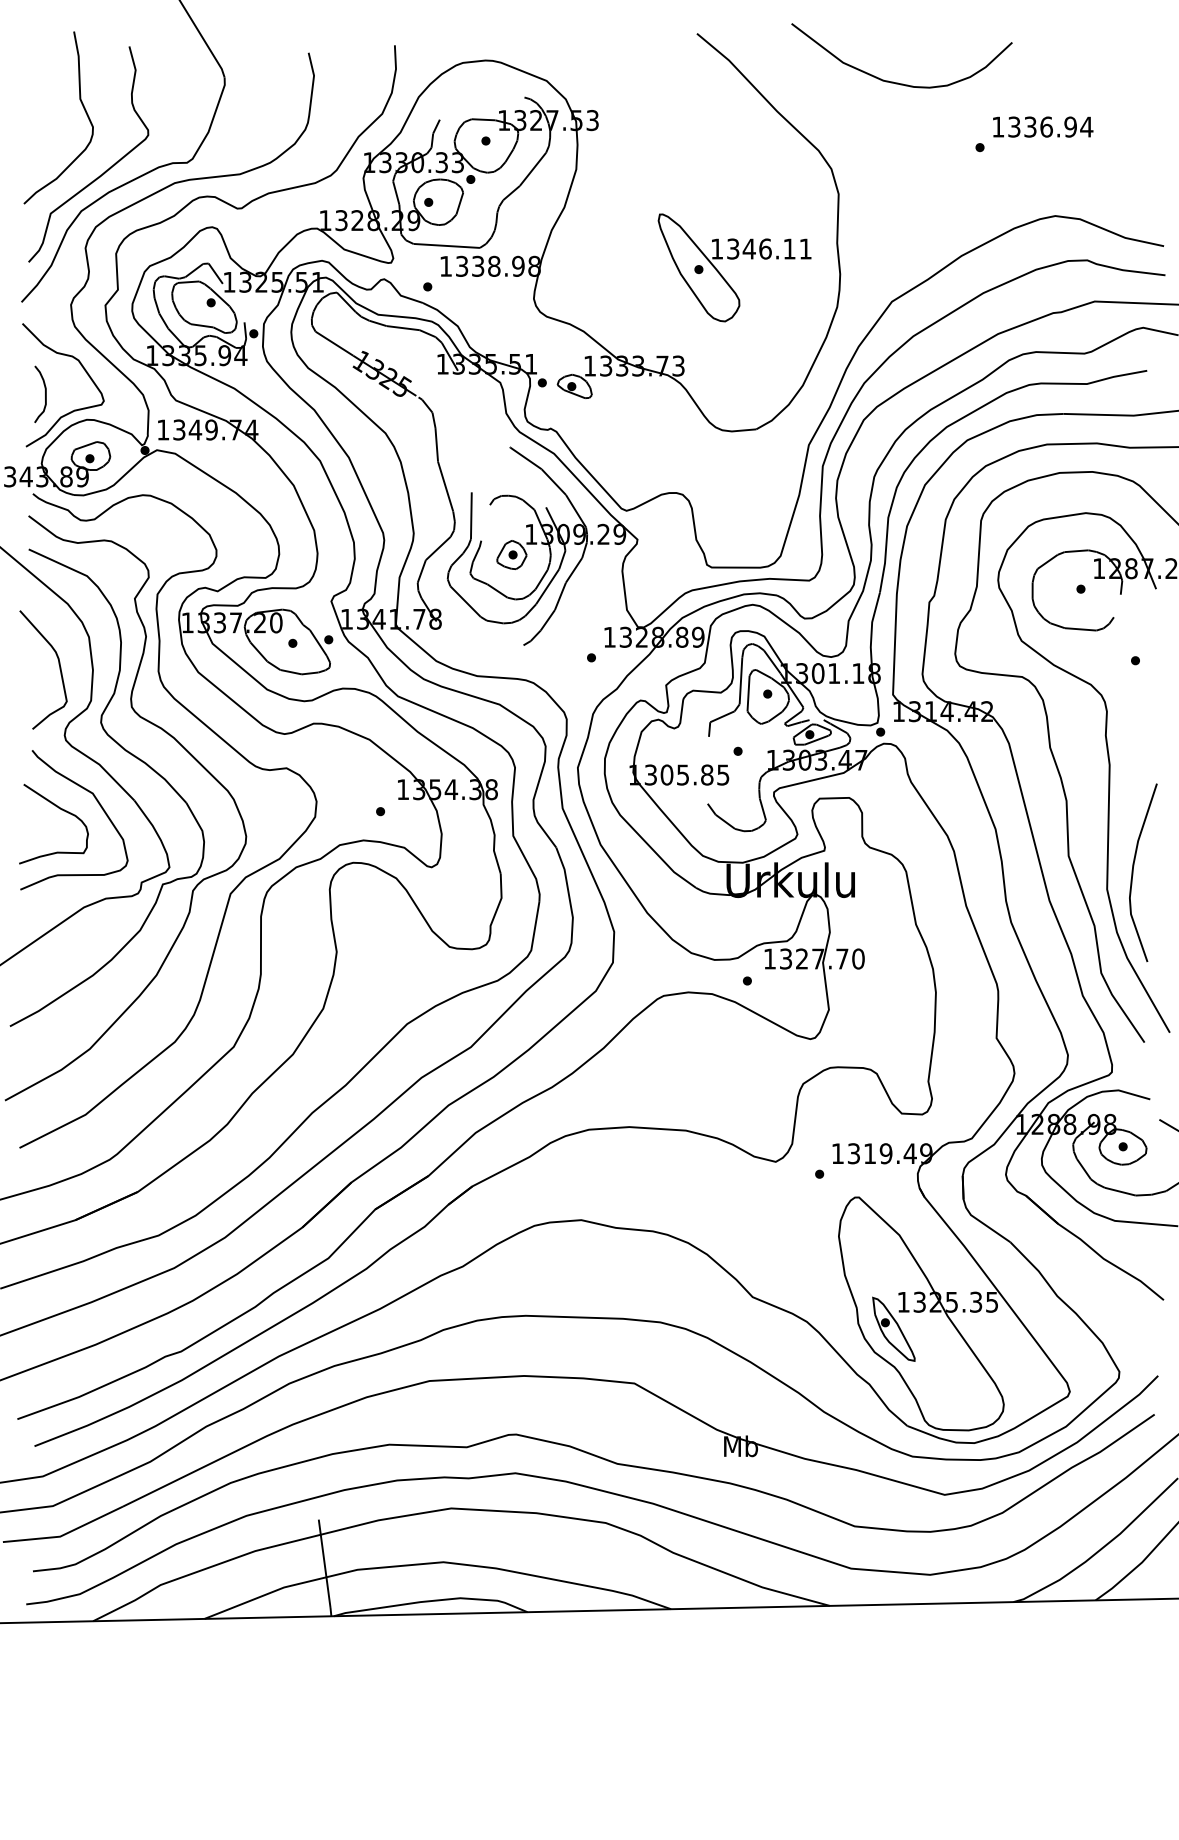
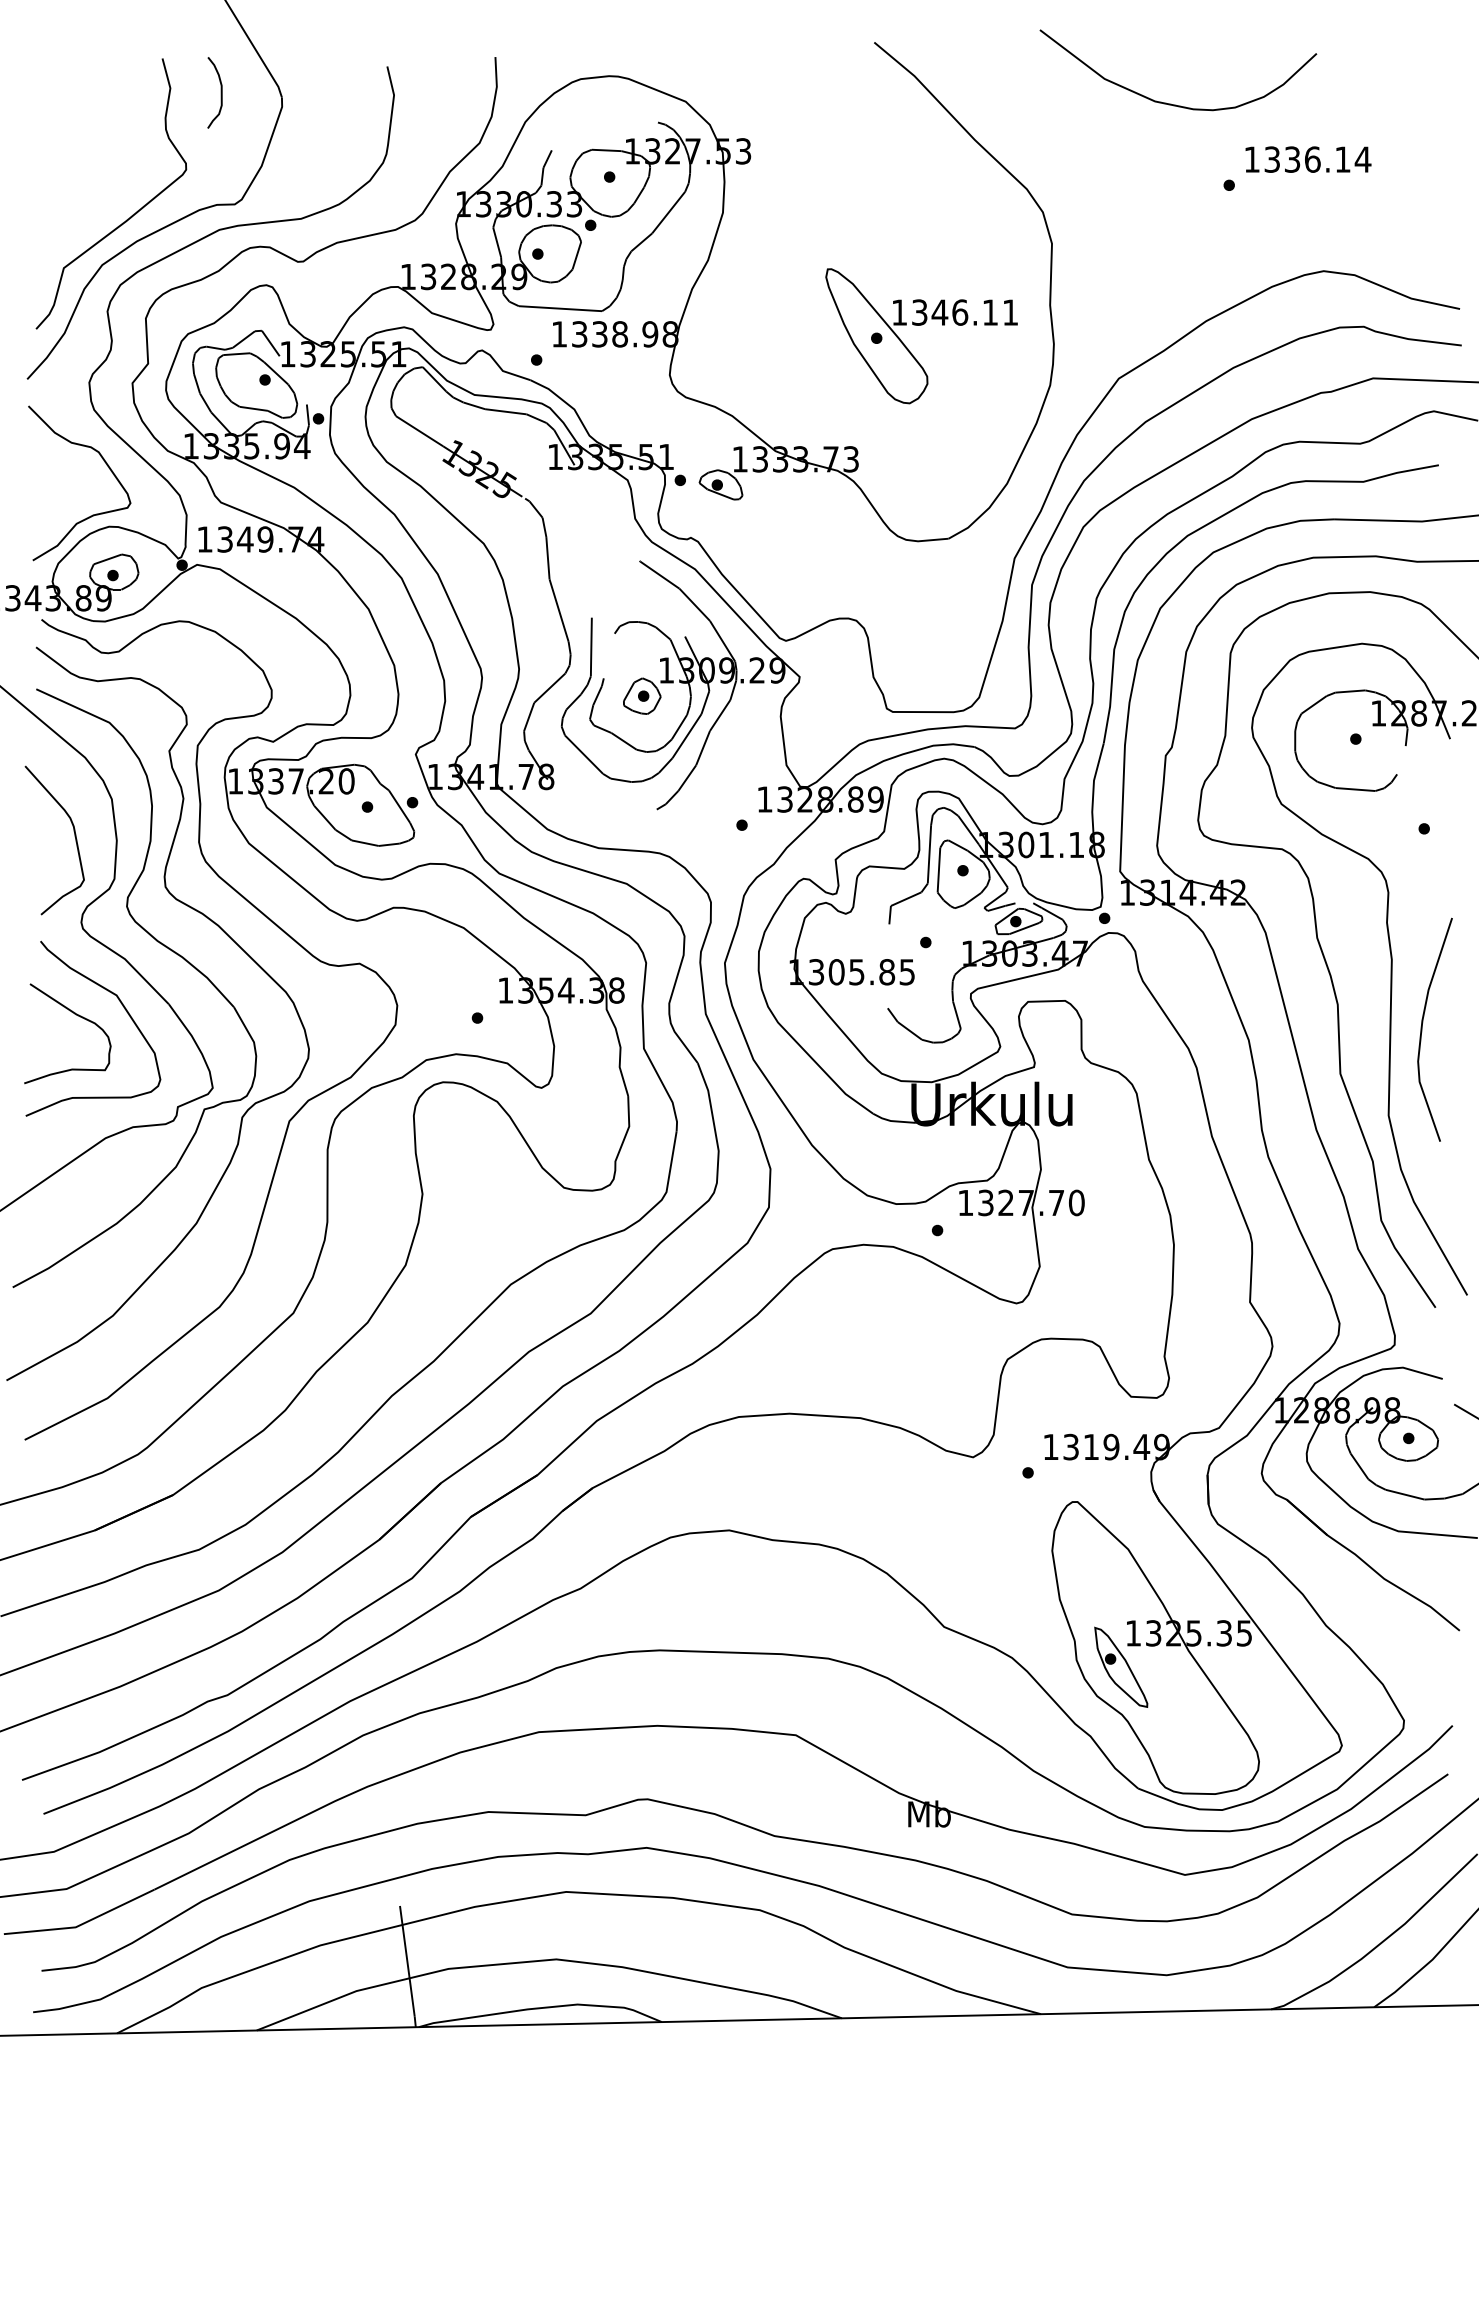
curve: (896, 82) -> (1171, 103), moved
curve: (83, 109) -> (105, 137), removed
text: (1070, 126) -> (1342, 159), 1336.94 -> 1336.14
curve: (44, 394) -> (220, 92), moved
curve: (1133, 872) -> (1422, 1029), moved

